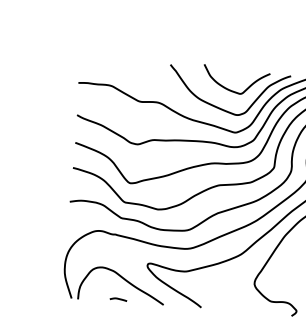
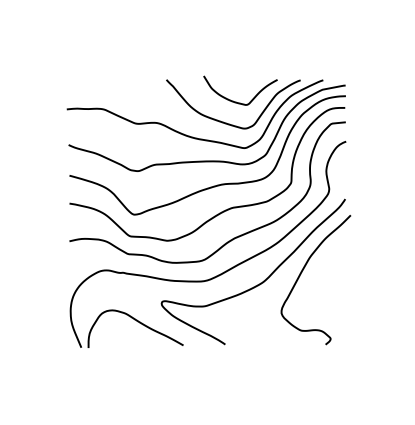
line: (117, 298) -> (132, 343), removed

